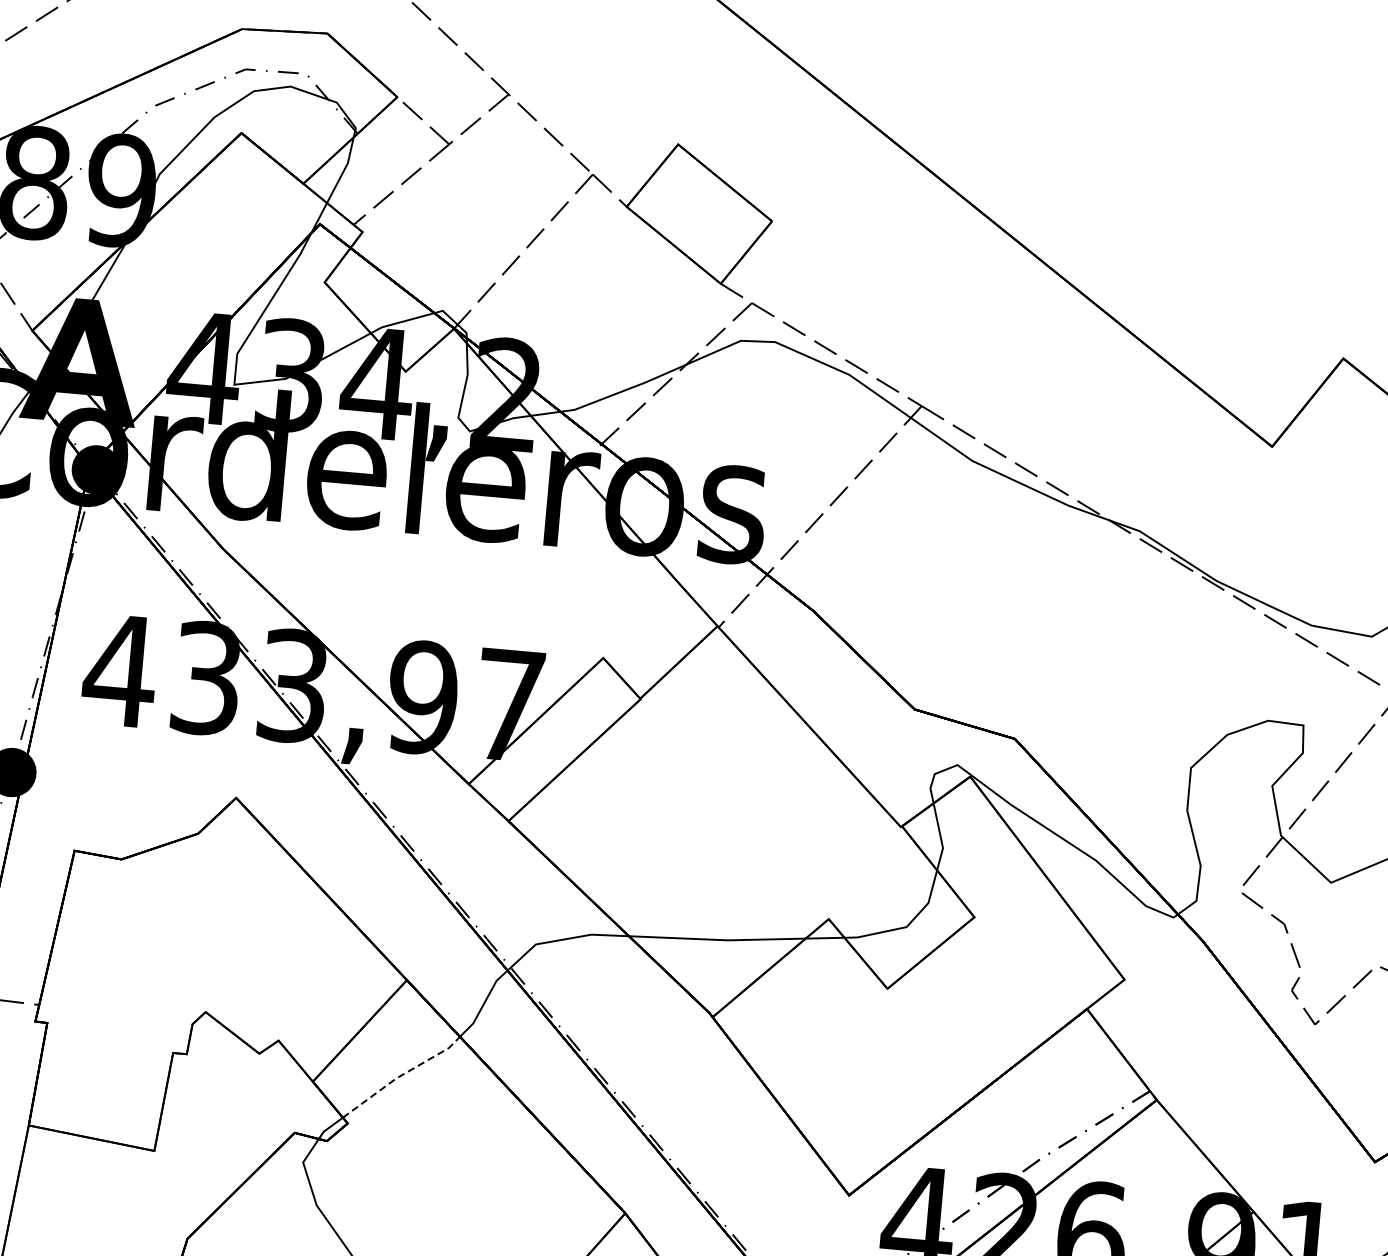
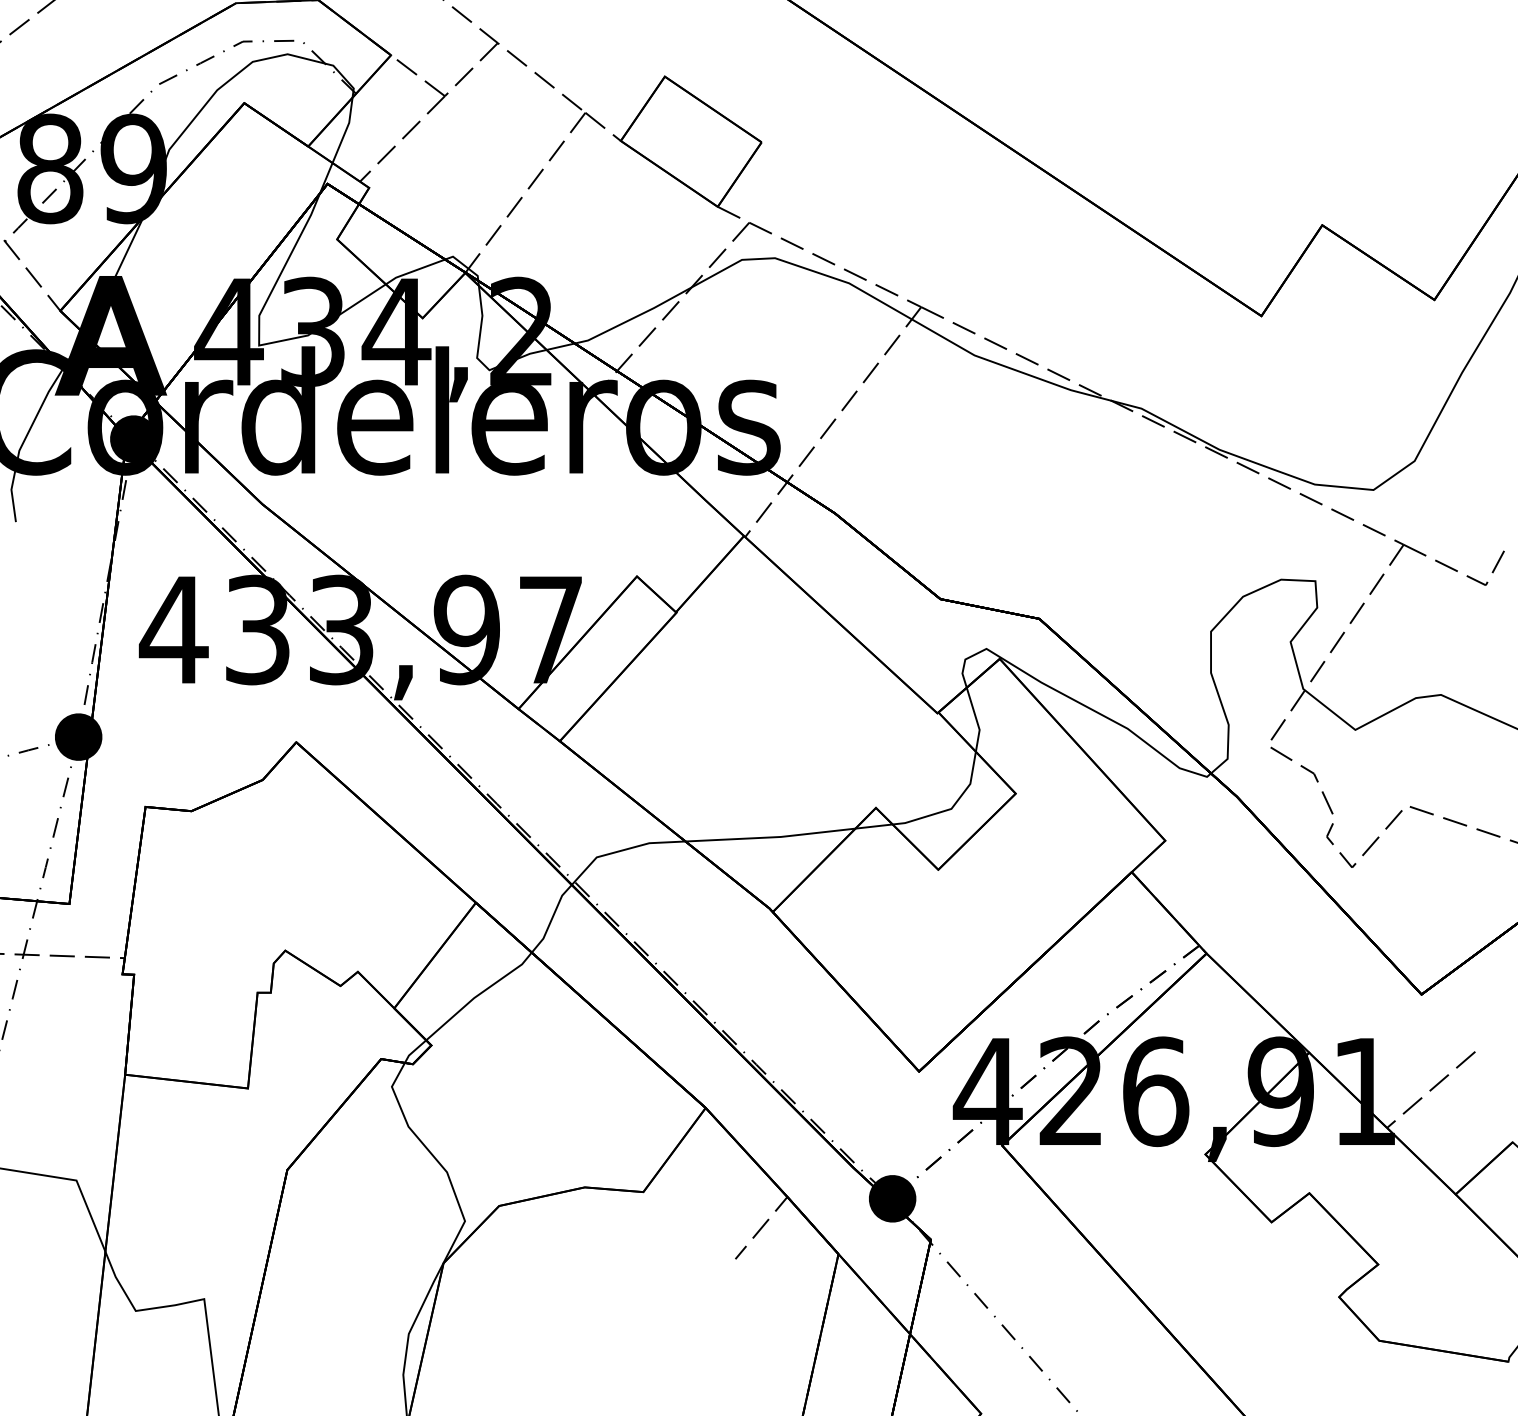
line: (402, 1075) -> (479, 994), dashed -> solid

